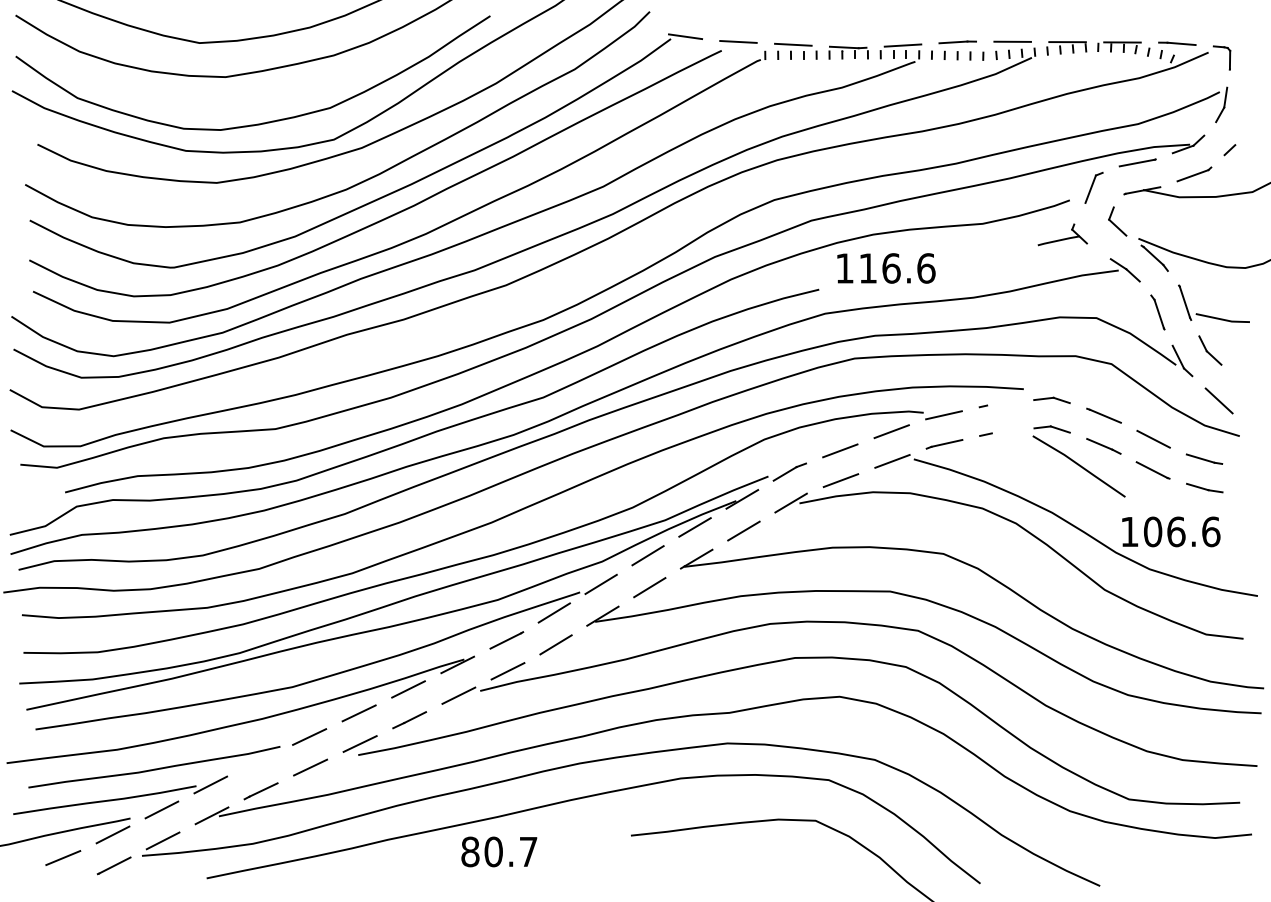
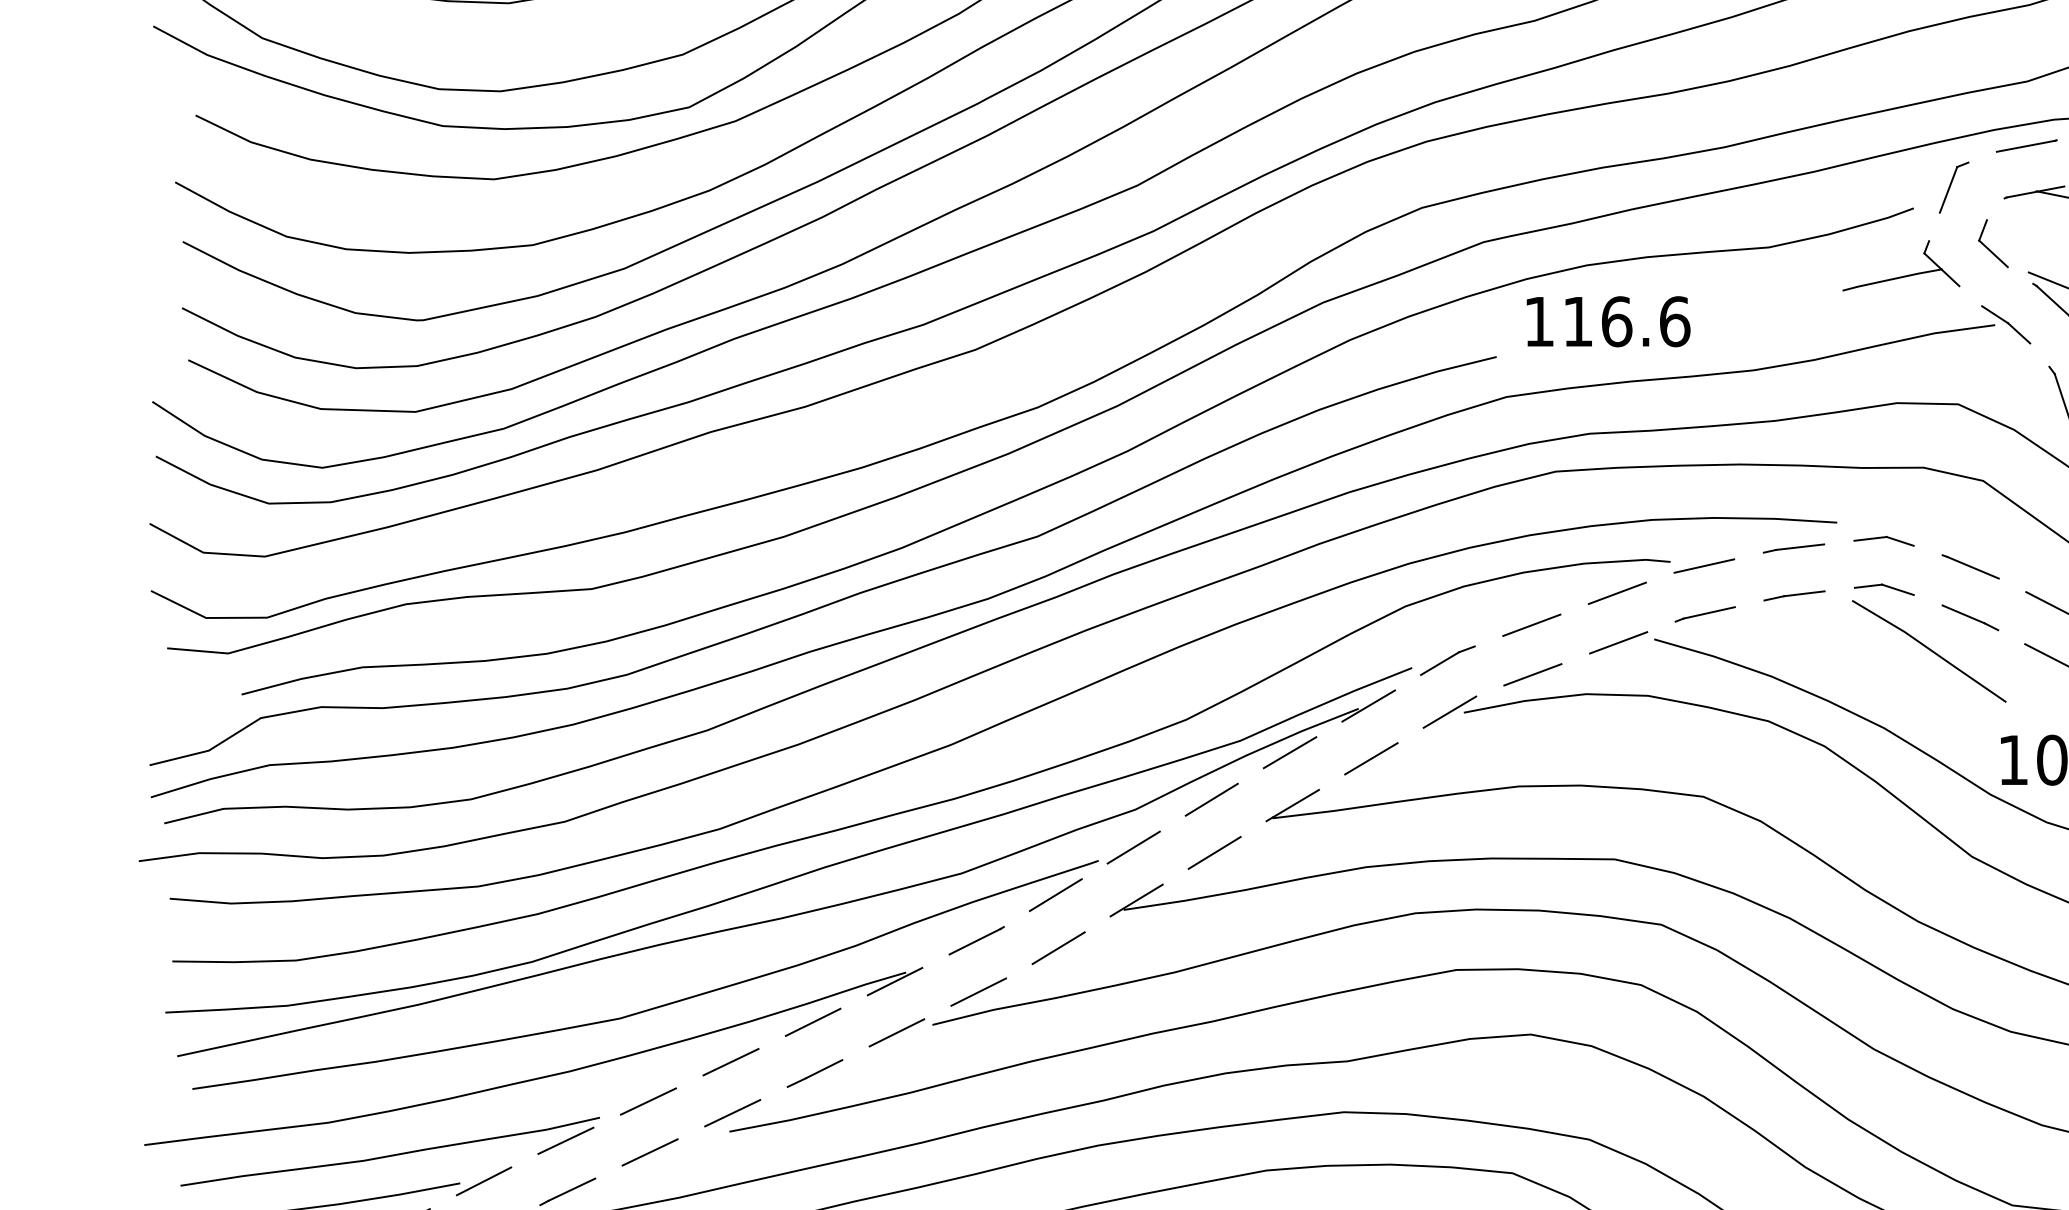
part: (1062, 234) -> (1901, 265), size x1.43
line: (1001, 403) -> (1800, 546), added
line: (1003, 431) -> (1803, 593), added
line: (259, 760) -> (565, 1140), added

